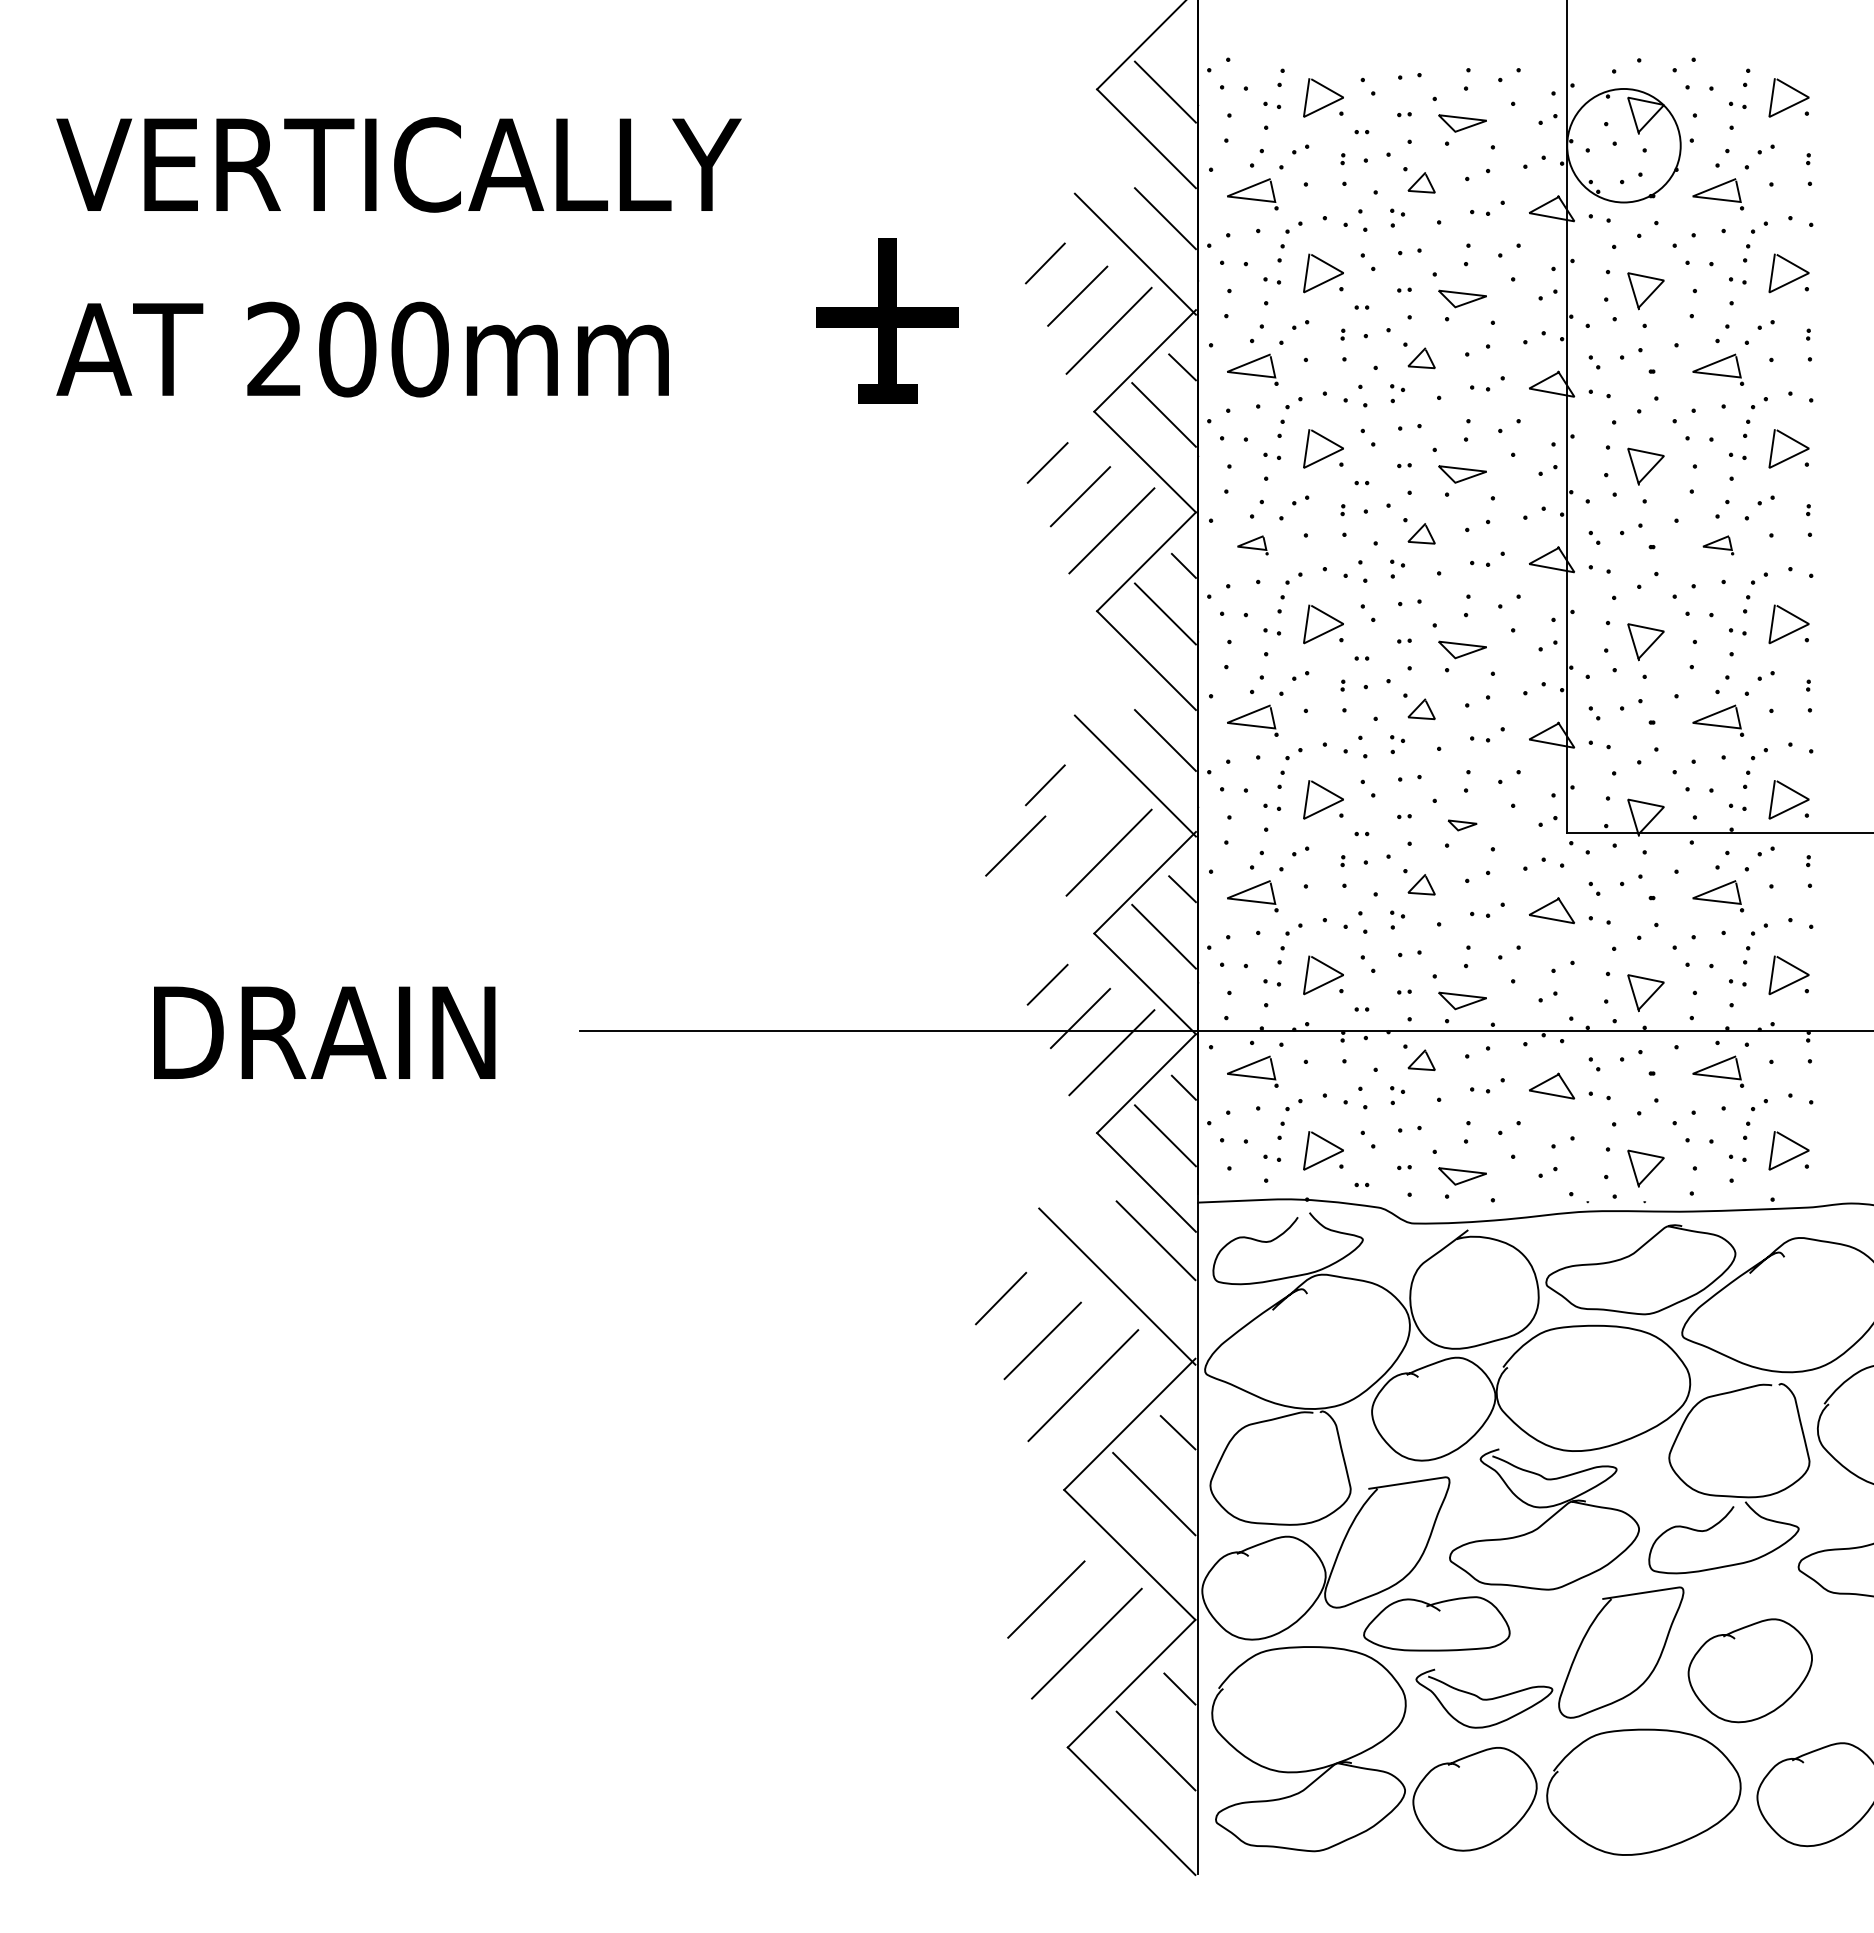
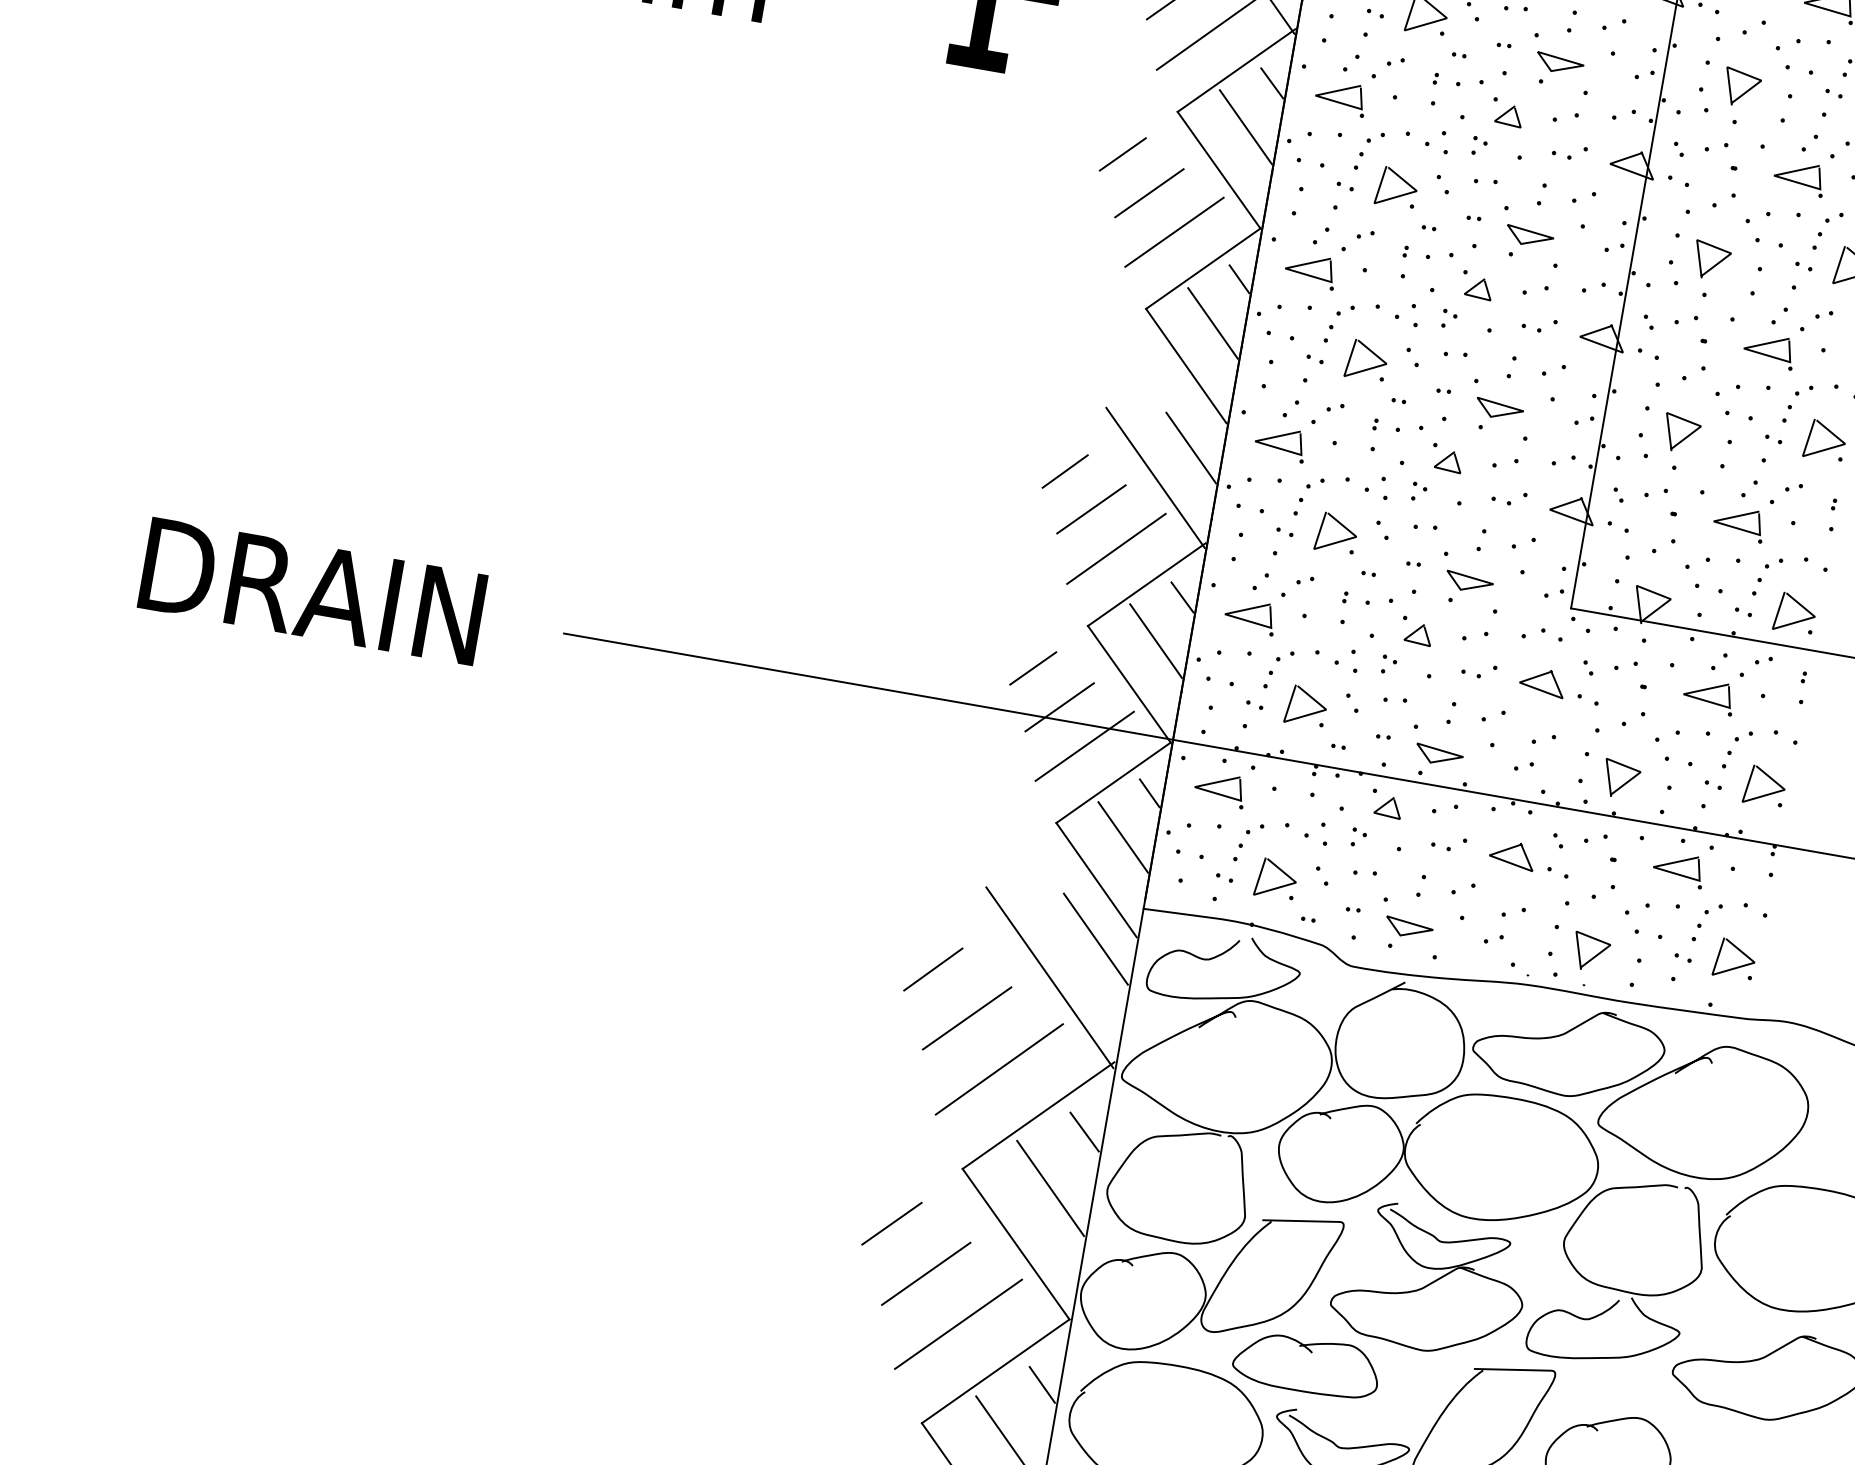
part: (1252, 545) -> (1310, 270), size x1.67
part: (1718, 545) -> (1769, 351), size x1.67
part: (1462, 825) -> (1469, 582), size x1.67
line: (1015, 845) -> (1091, 508), moved
line: (1003, 1555) -> (891, 1223), added

